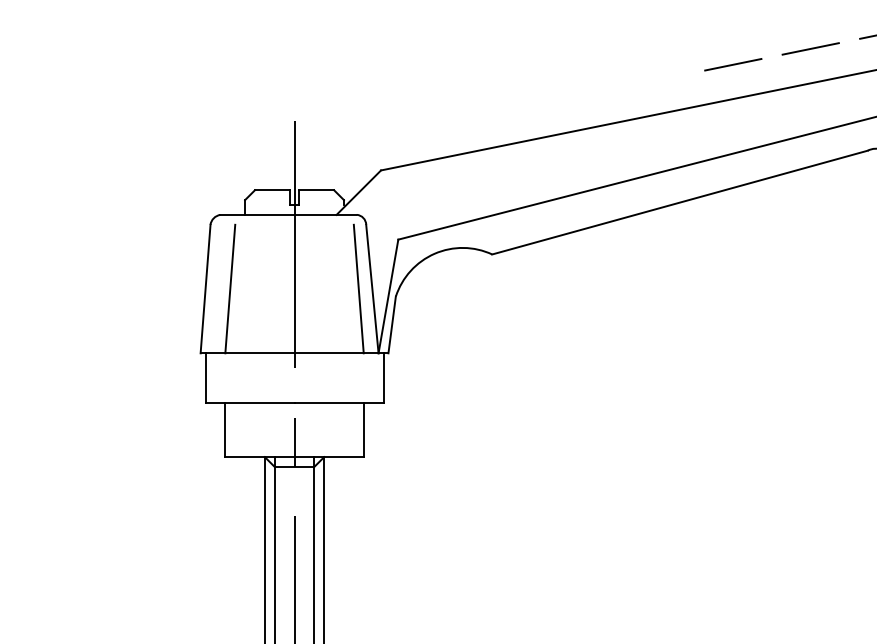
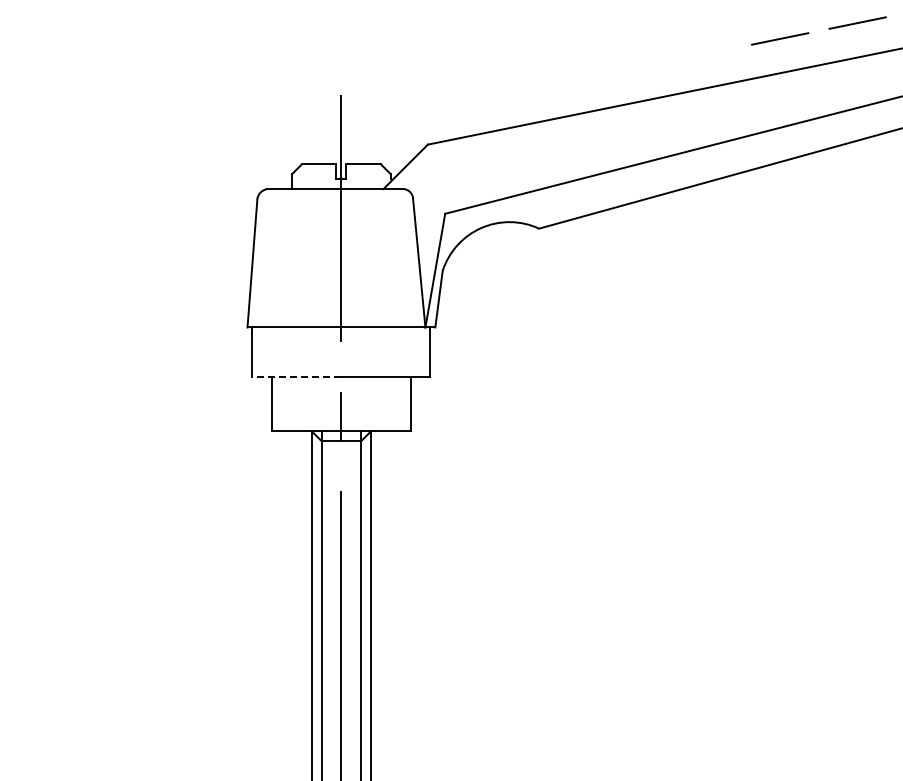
line: (230, 289) -> (277, 263), removed
line: (358, 289) -> (405, 263), removed
line: (249, 402) -> (296, 376), solid -> dashed

